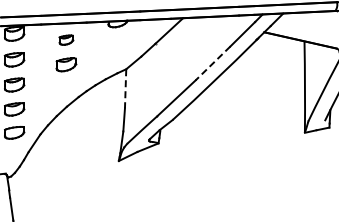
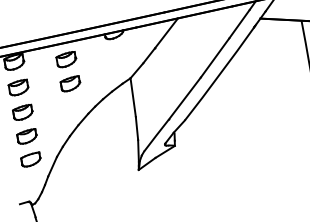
part: (66, 39) -> (66, 59), size x1.43
line: (212, 63) -> (214, 58), dashed -> solid
line: (125, 88) -> (133, 97), dashed -> solid

